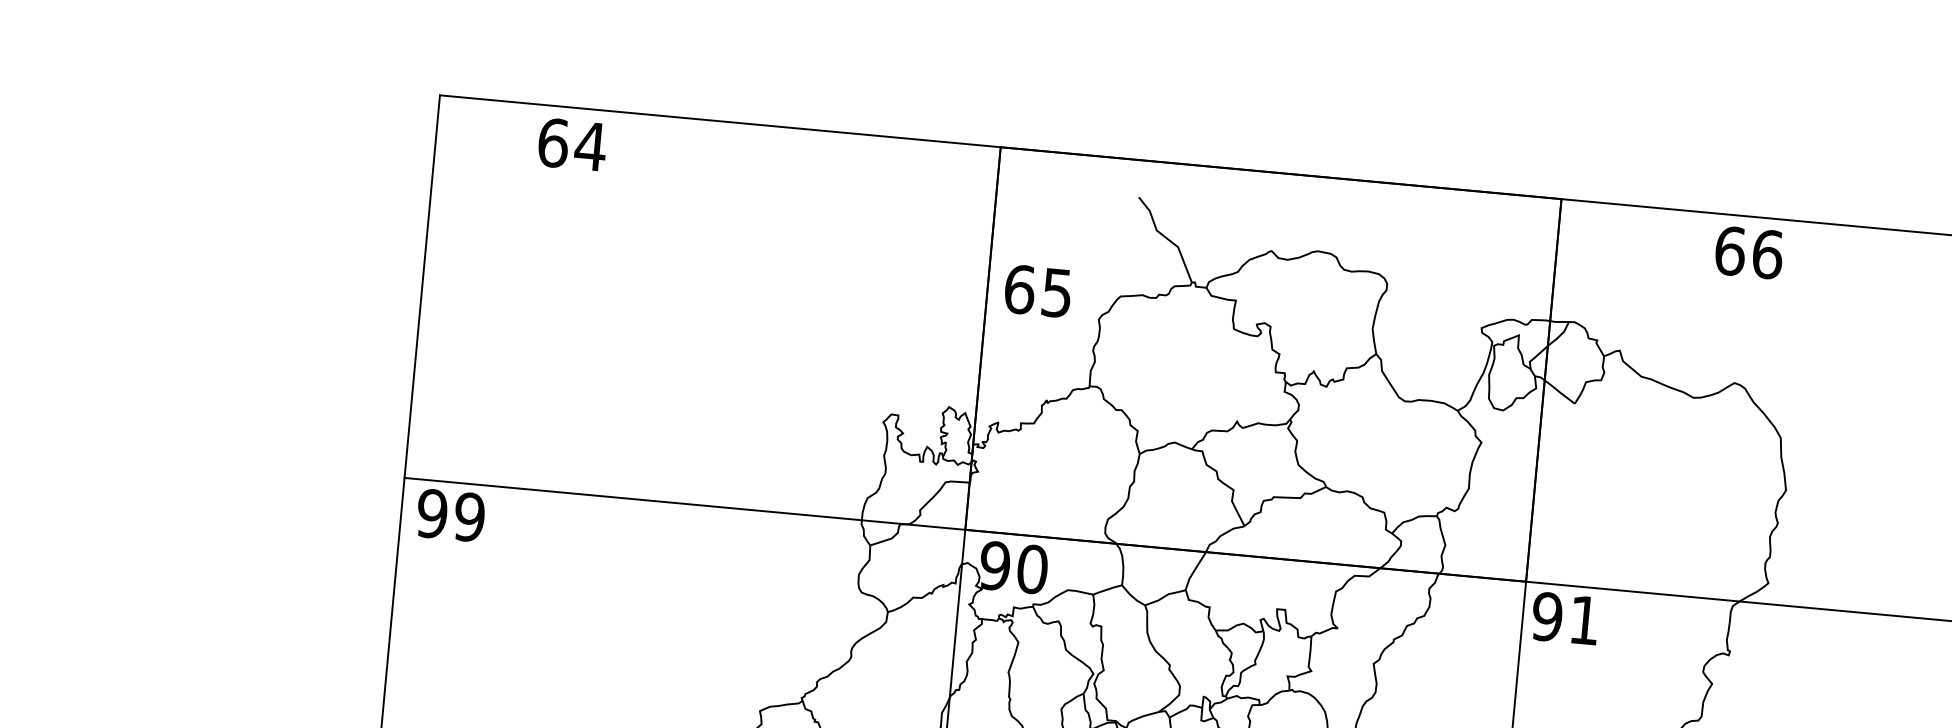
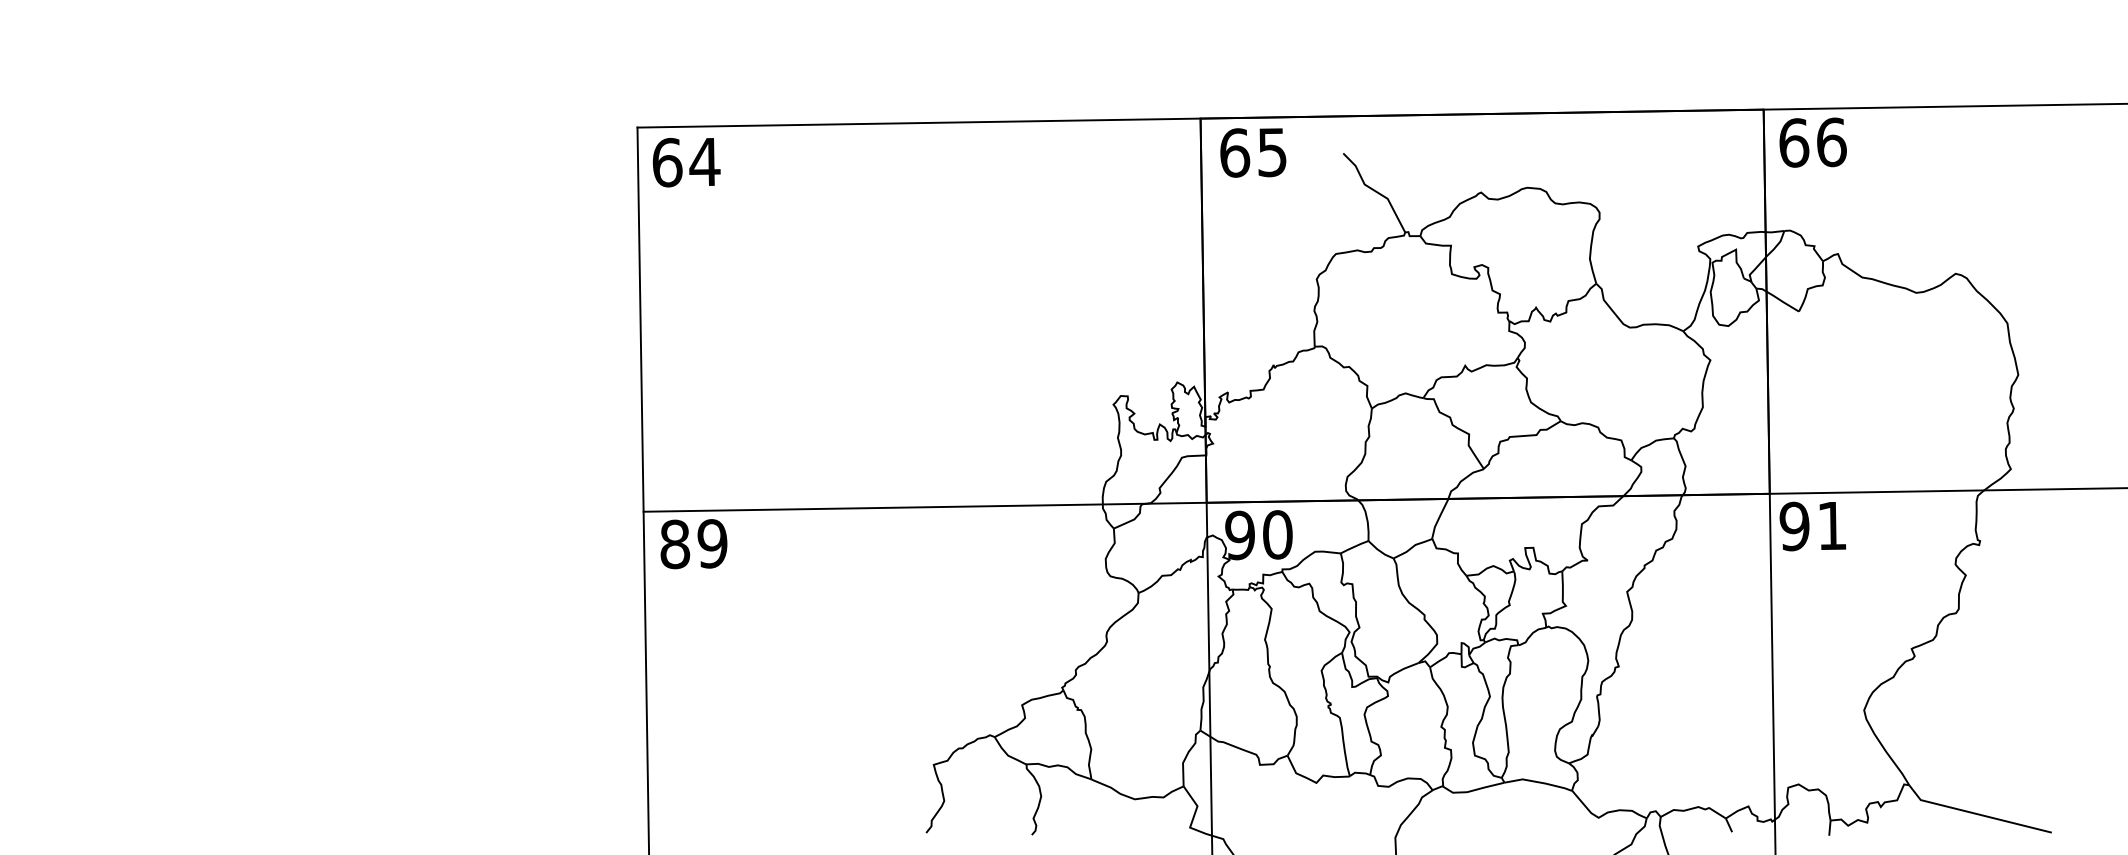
text: (572, 144) -> (686, 162), moved
text: (1748, 252) -> (1812, 142), moved
text: (1038, 291) -> (1253, 152), moved
text: (432, 513) -> (675, 544), 99 -> 89

